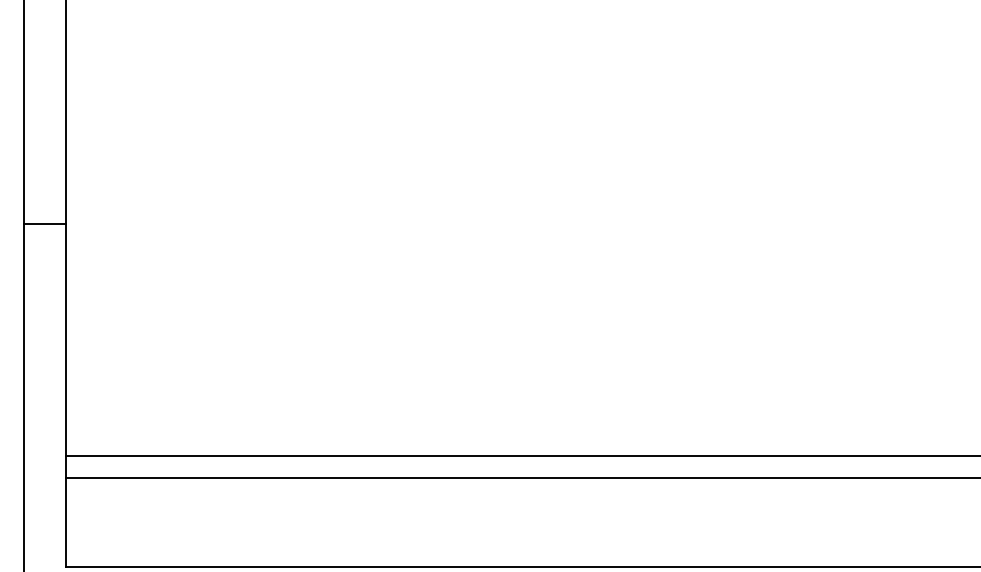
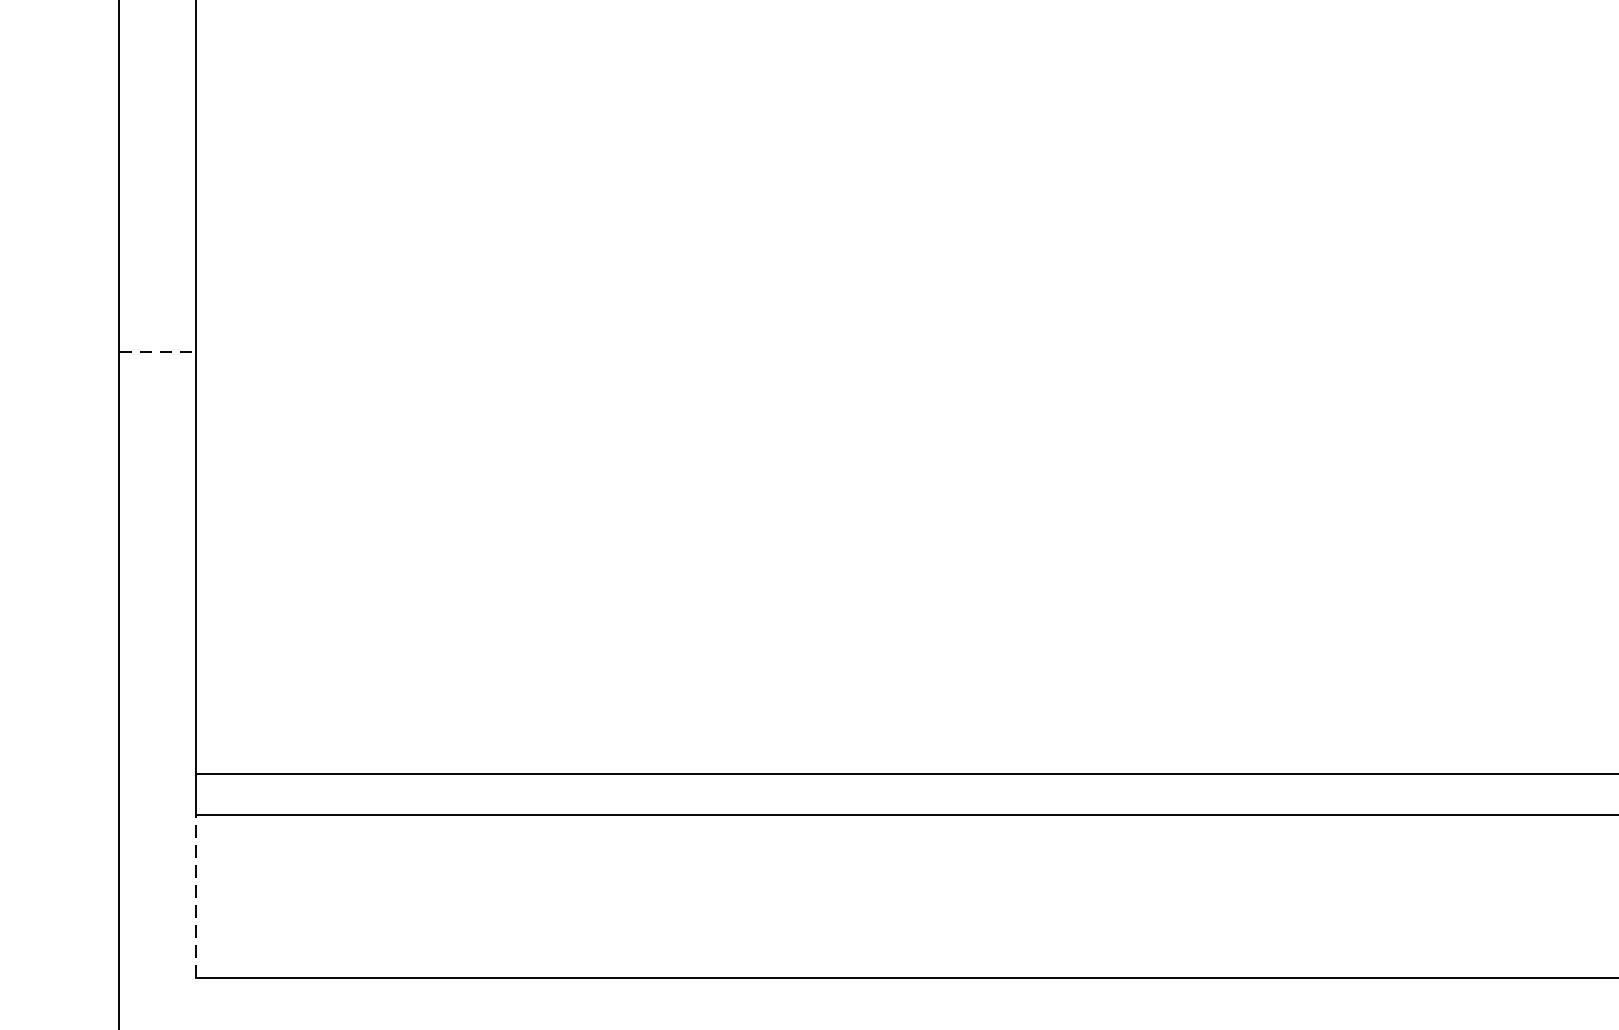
line: (44, 224) -> (156, 352), solid -> dashed
line: (65, 522) -> (195, 896), solid -> dashed

